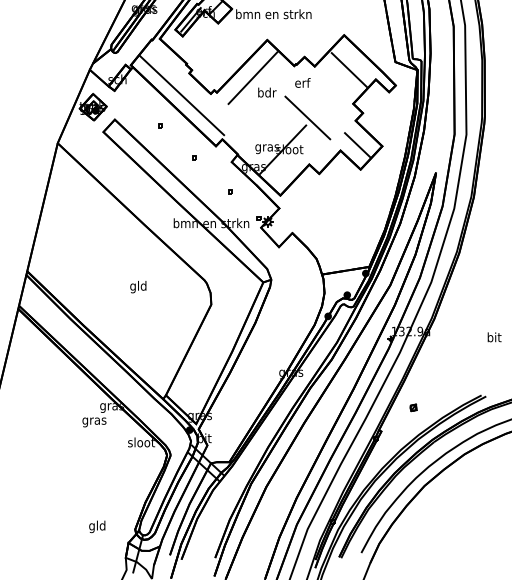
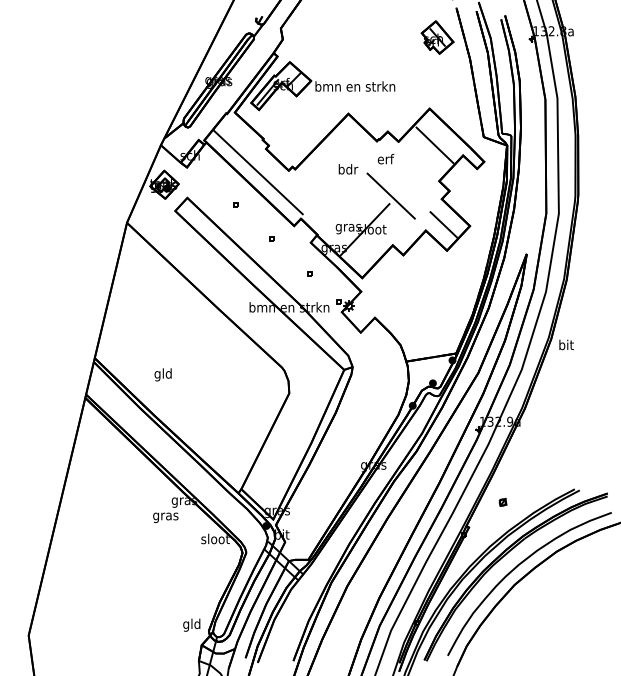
line: (253, 77) -> (333, 153), removed
text: (137, 286) -> (162, 374), moved
text: (494, 336) -> (566, 344), moved
text: (97, 526) -> (191, 624), moved

